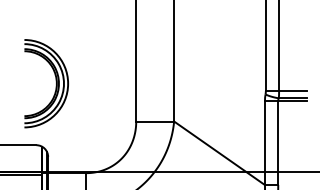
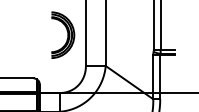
part: (47, 82) -> (63, 34), moved

